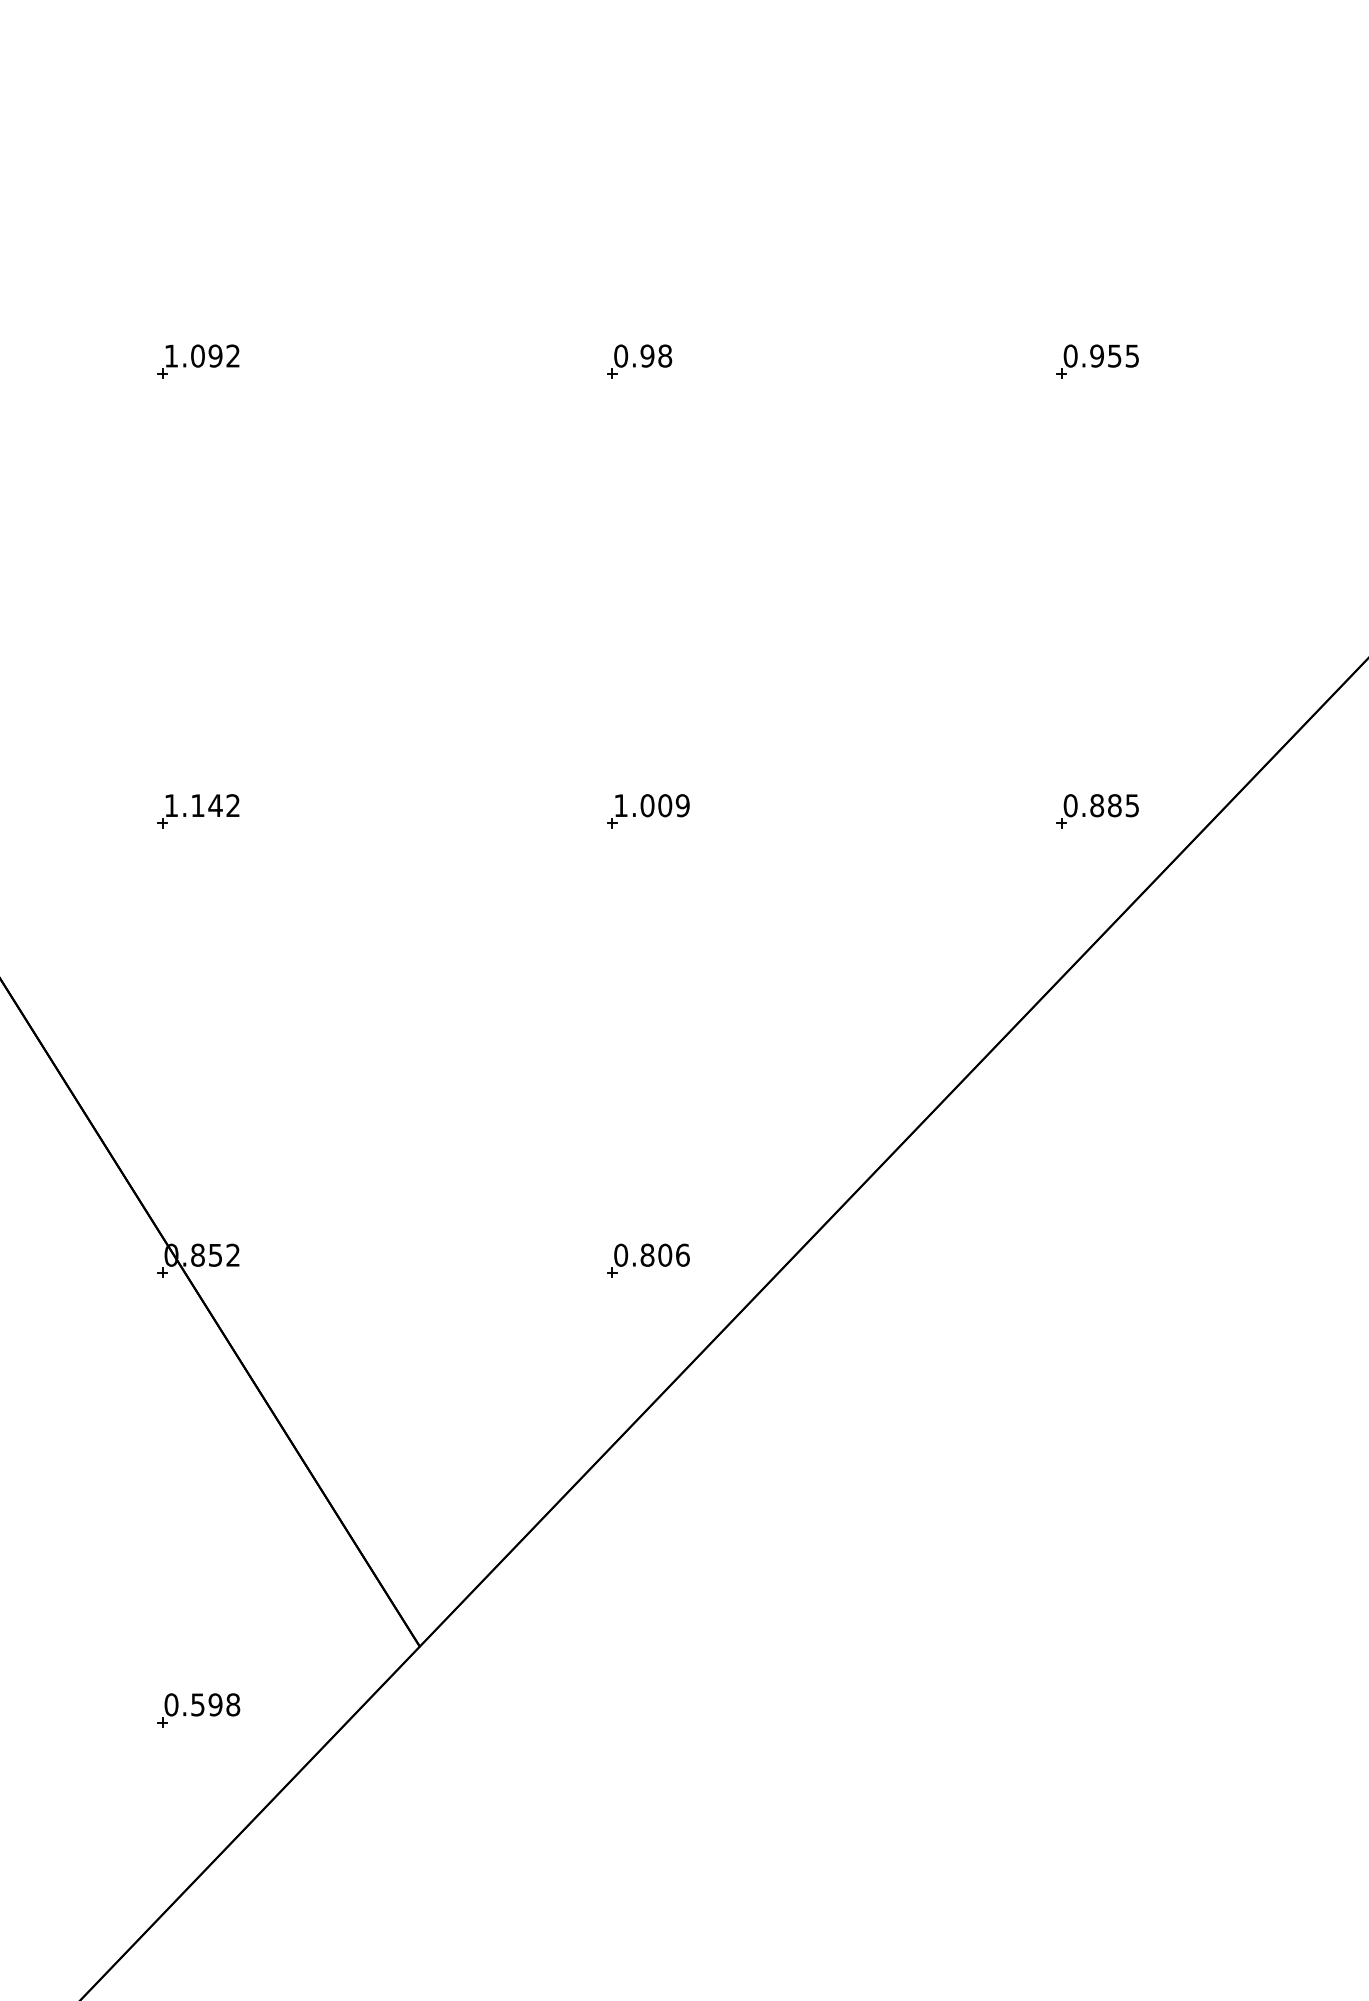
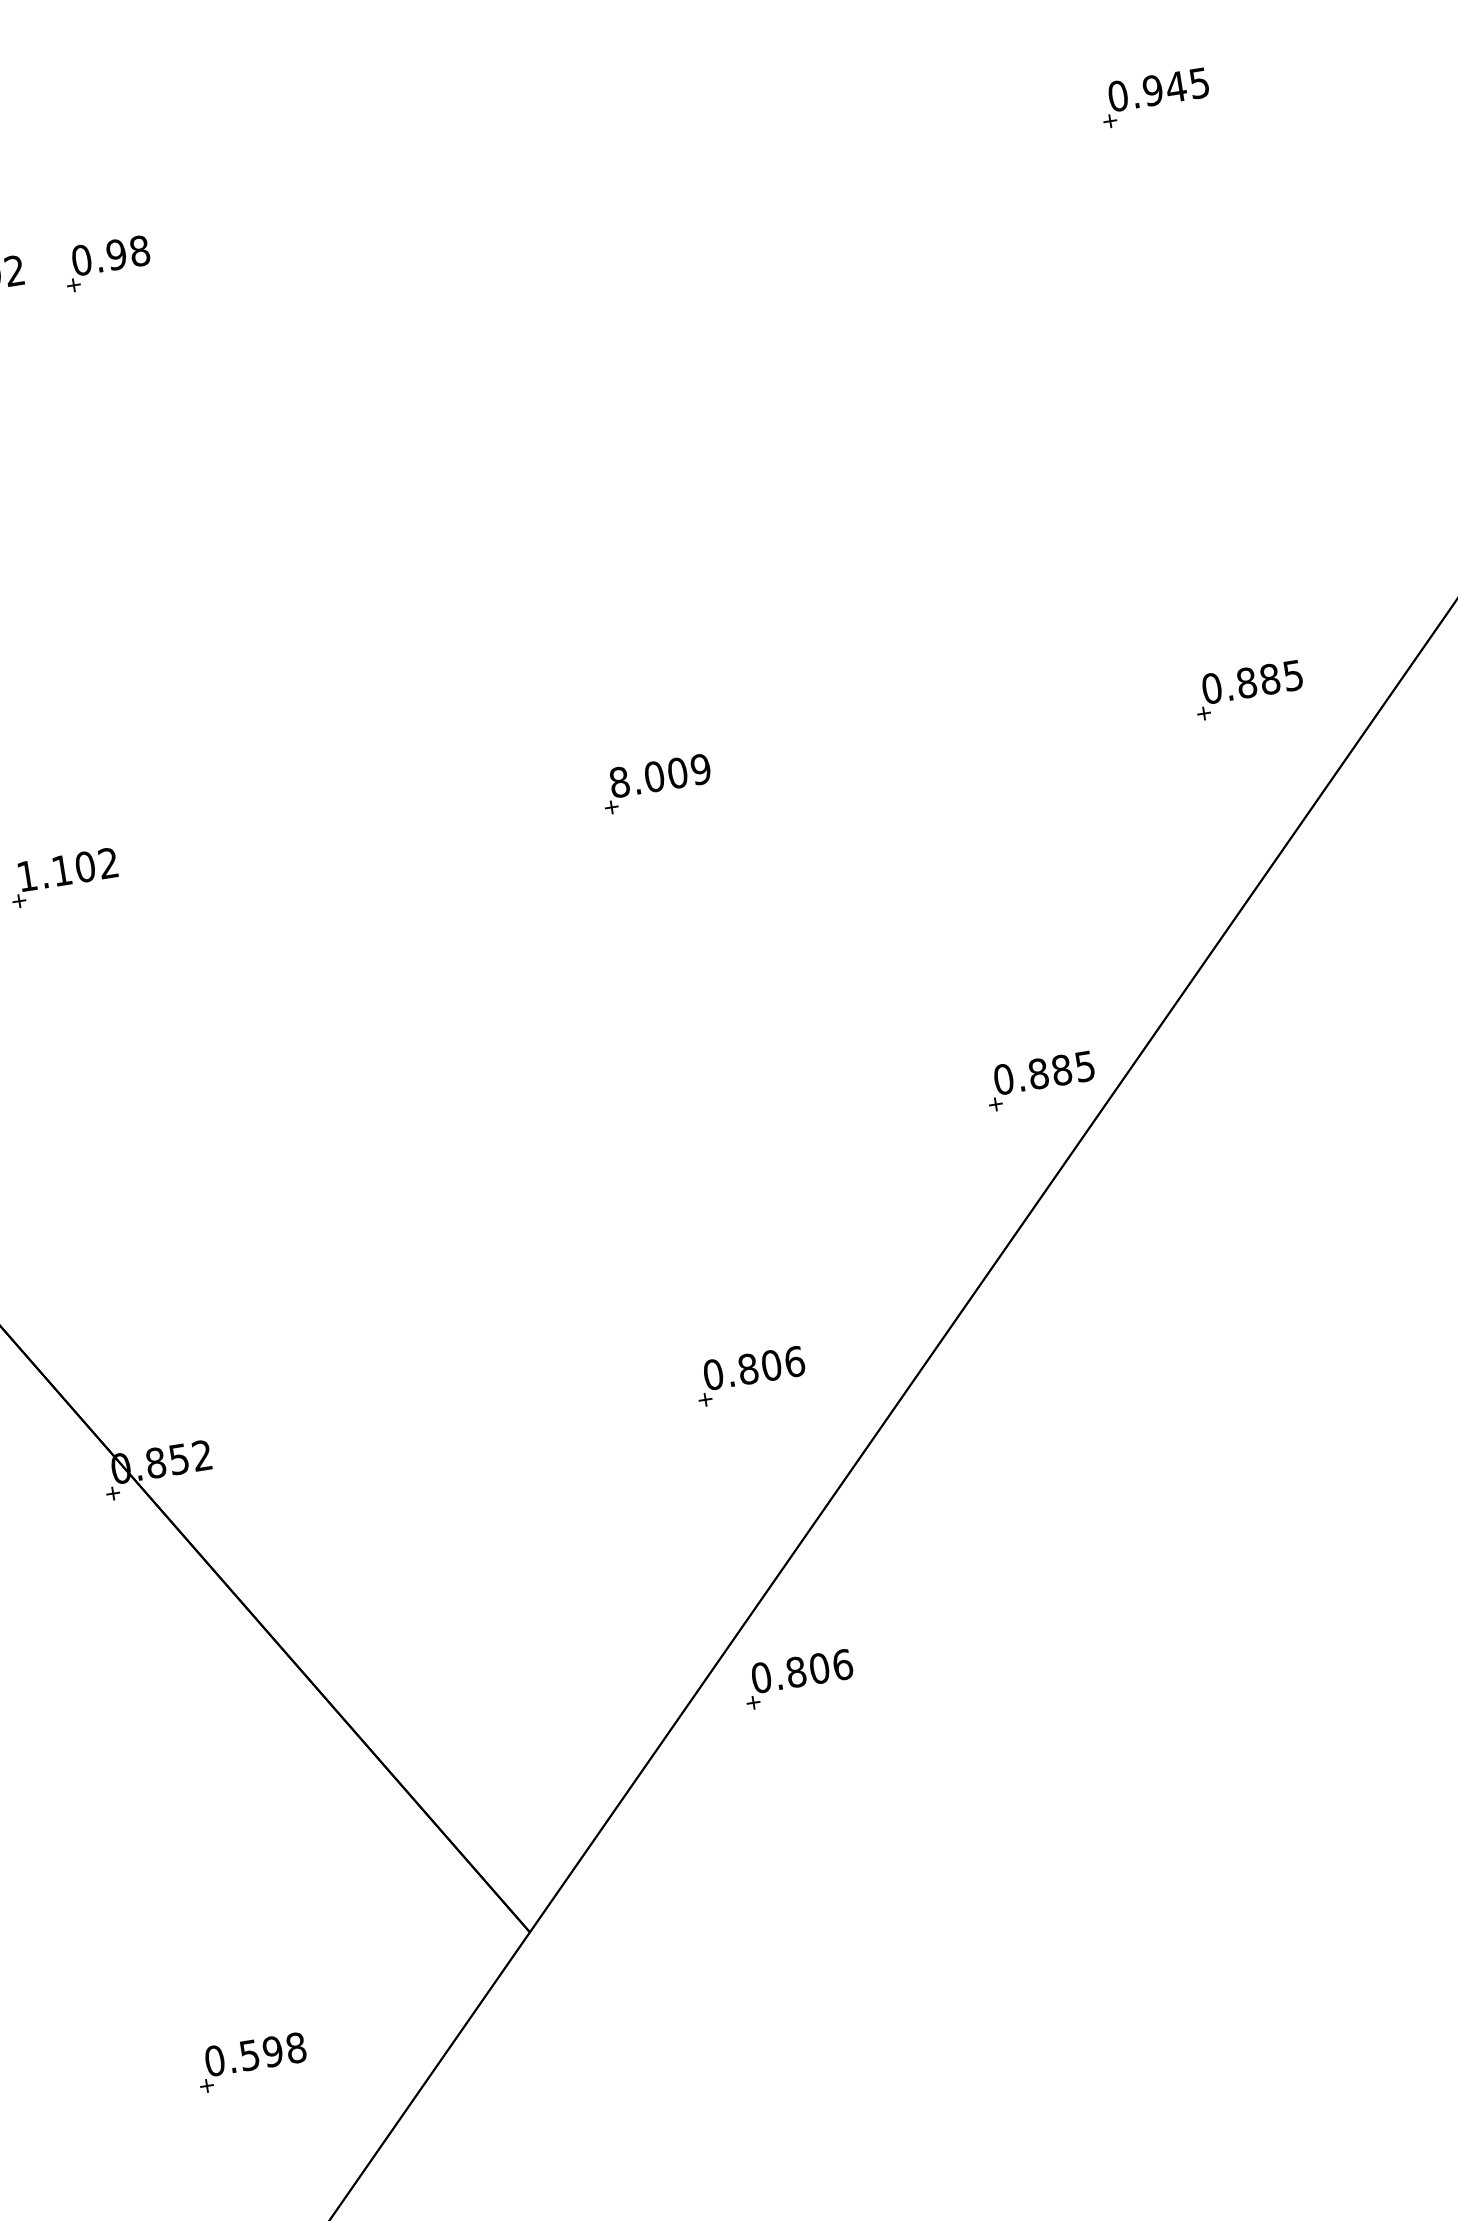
text: (1114, 355) -> (1175, 86), 0.955 -> 0.945
part: (639, 361) -> (107, 263), moved
text: (215, 805) -> (85, 866), 1.142 -> 1.102
text: (620, 805) -> (618, 782), 1.009 -> 8.009
part: (897, 1076) -> (1040, 1081), added
part: (648, 1490) -> (798, 1678), added

